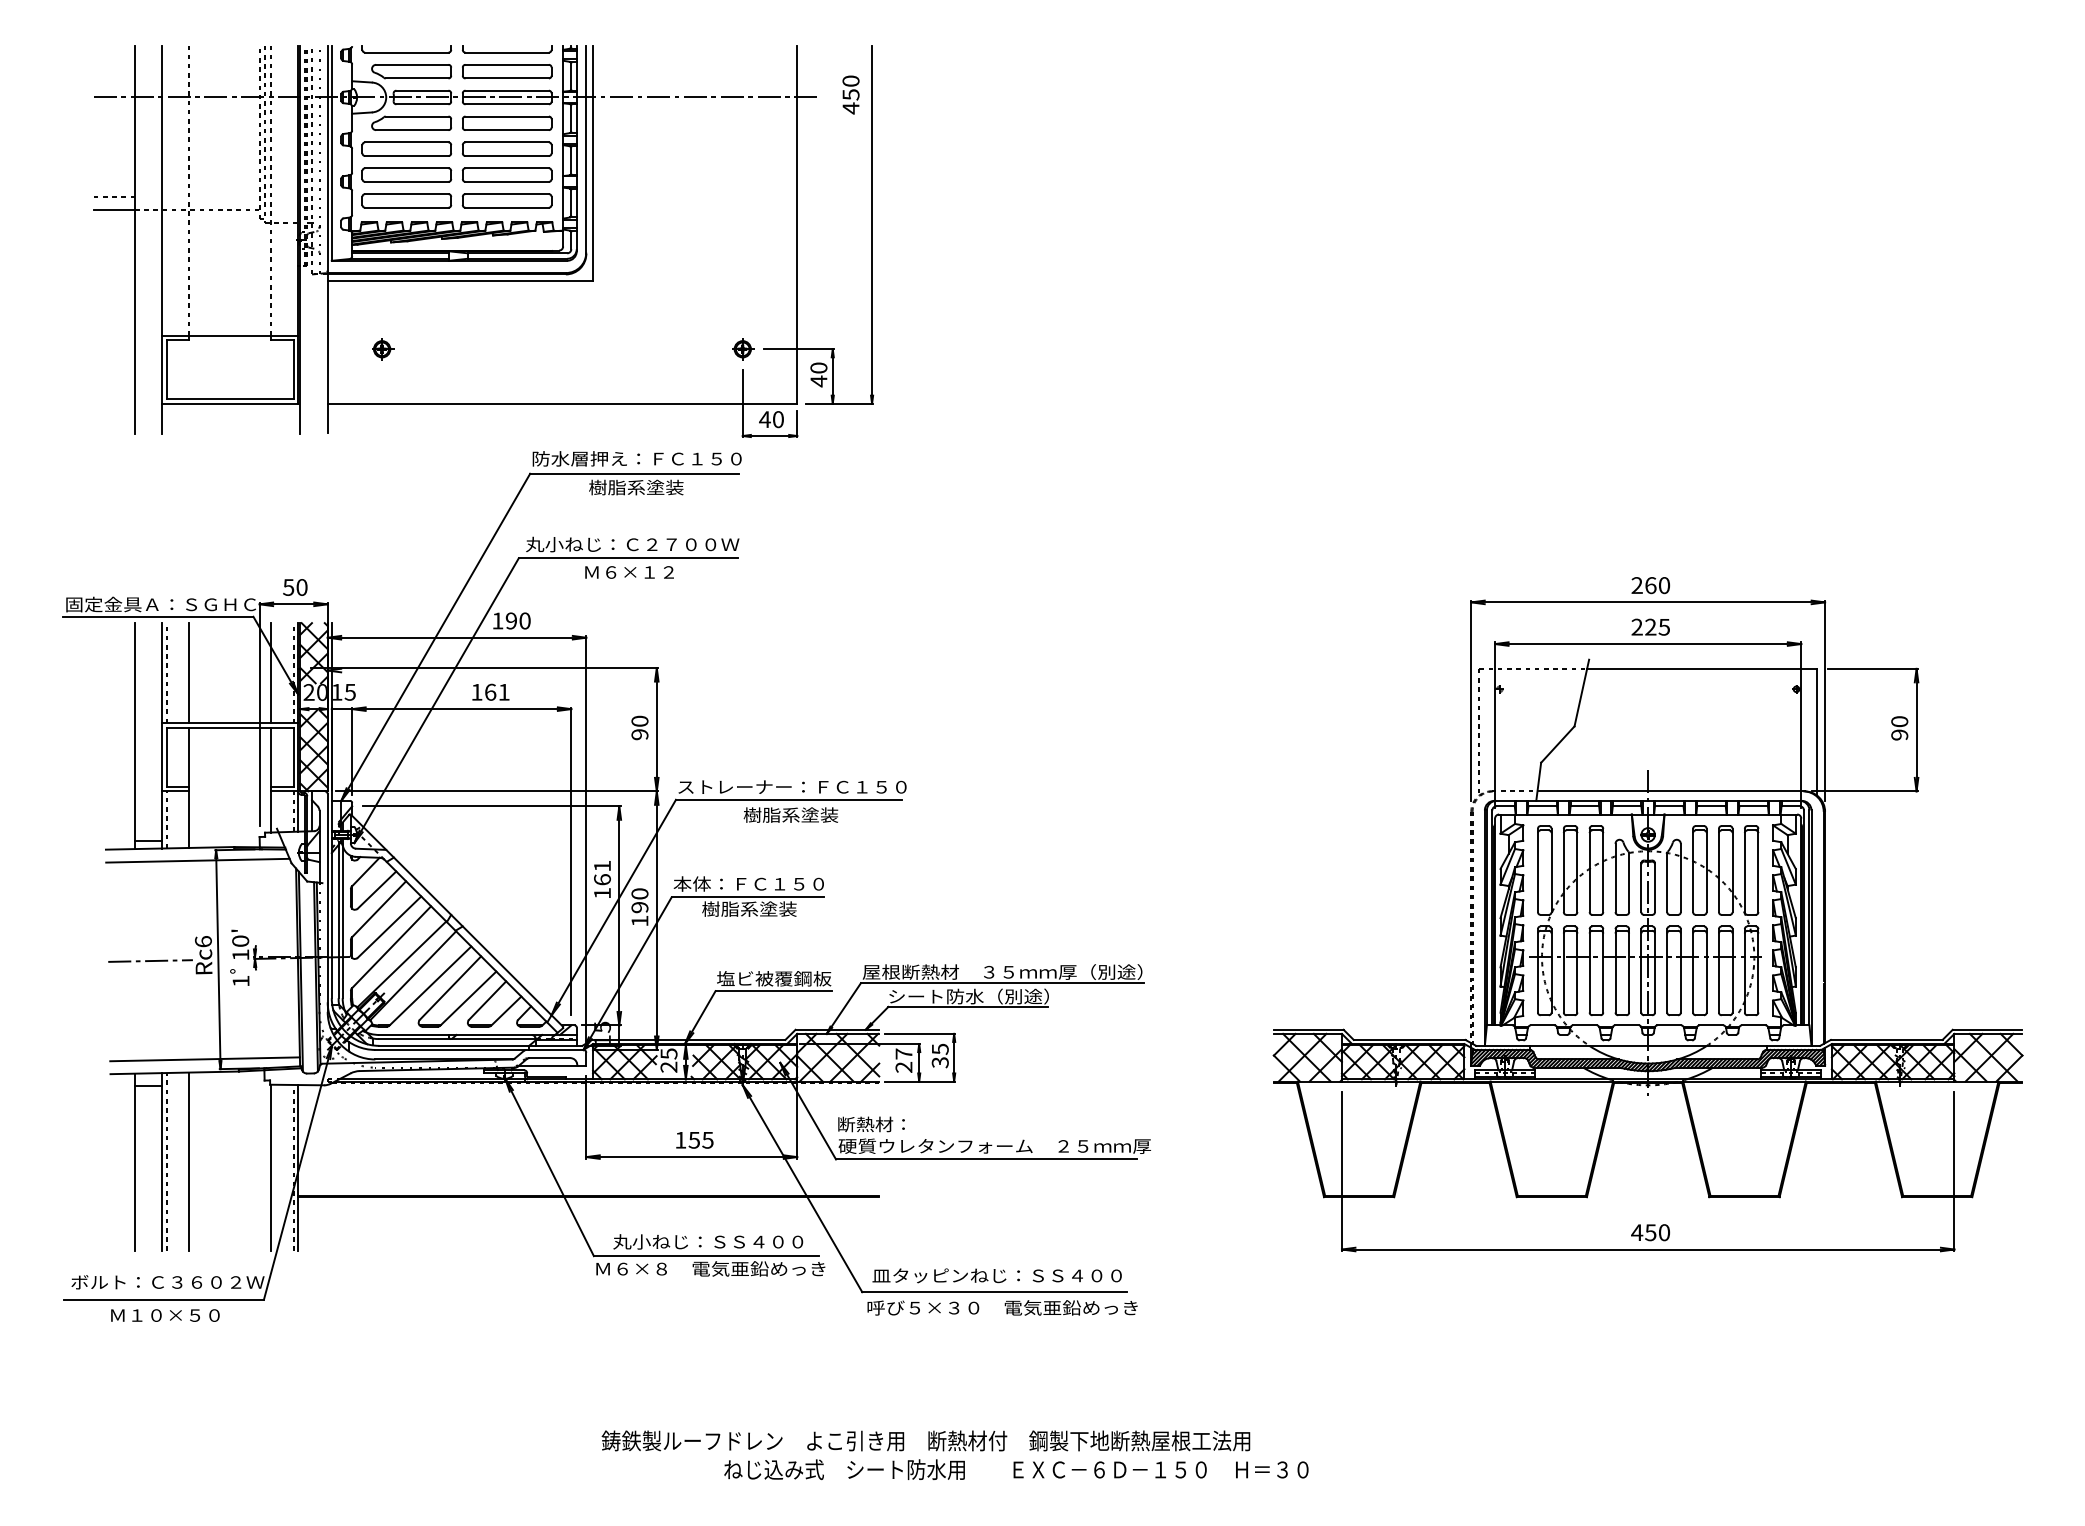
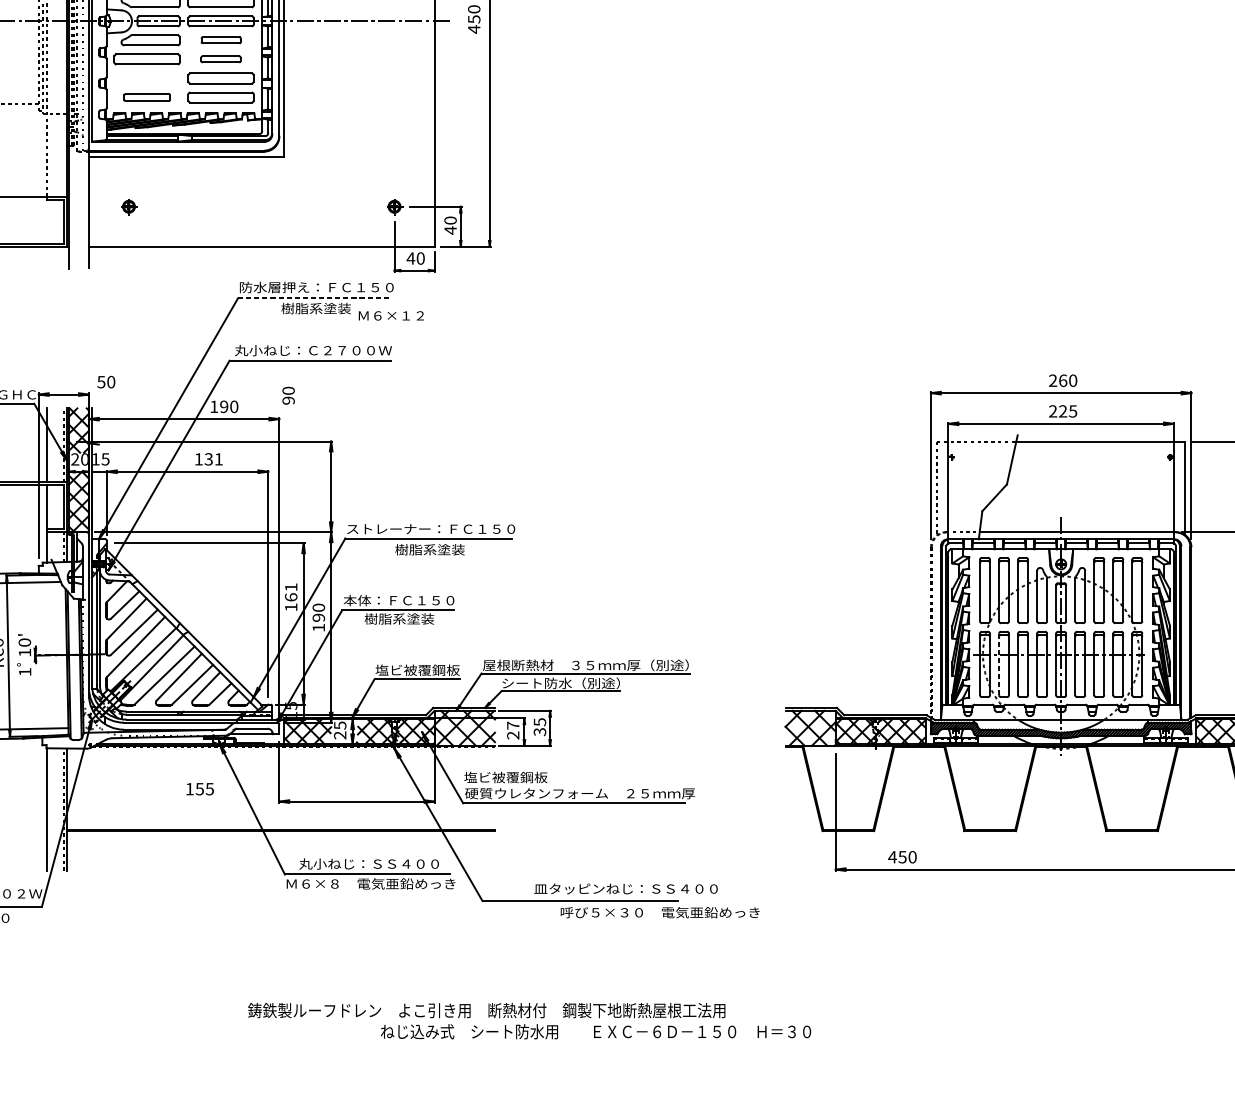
part: (507, 122) -> (221, 39), size x0.6
part: (506, 148) -> (220, 58), size x0.6
part: (406, 174) -> (146, 78), removed
part: (406, 200) -> (146, 97), size x0.7
line: (635, 473) -> (315, 298), solid -> dashed
text: (629, 572) -> (391, 315), moved
text: (295, 587) -> (106, 382), moved
text: (490, 691) -> (208, 458), 161 -> 131
text: (639, 727) -> (288, 395), moved
line: (1563, 970) -> (998, 664), solid -> dashed
text: (893, 1124) -> (505, 777), 断熱材： -> 塩ビ被覆鋼板
text: (694, 1140) -> (199, 789), moved
text: (1650, 1232) -> (902, 857), moved
text: (996, 1275) -> (625, 888), moved
text: (1002, 1307) -> (660, 912), moved
text: (925, 1440) -> (486, 1010), moved

